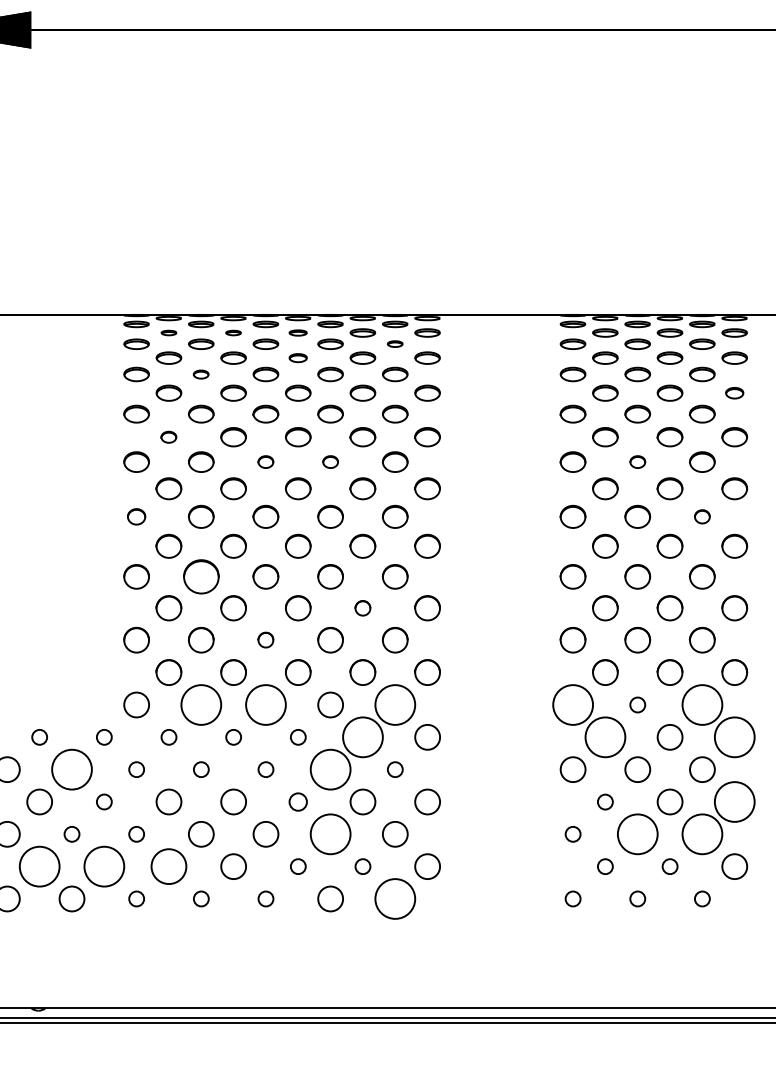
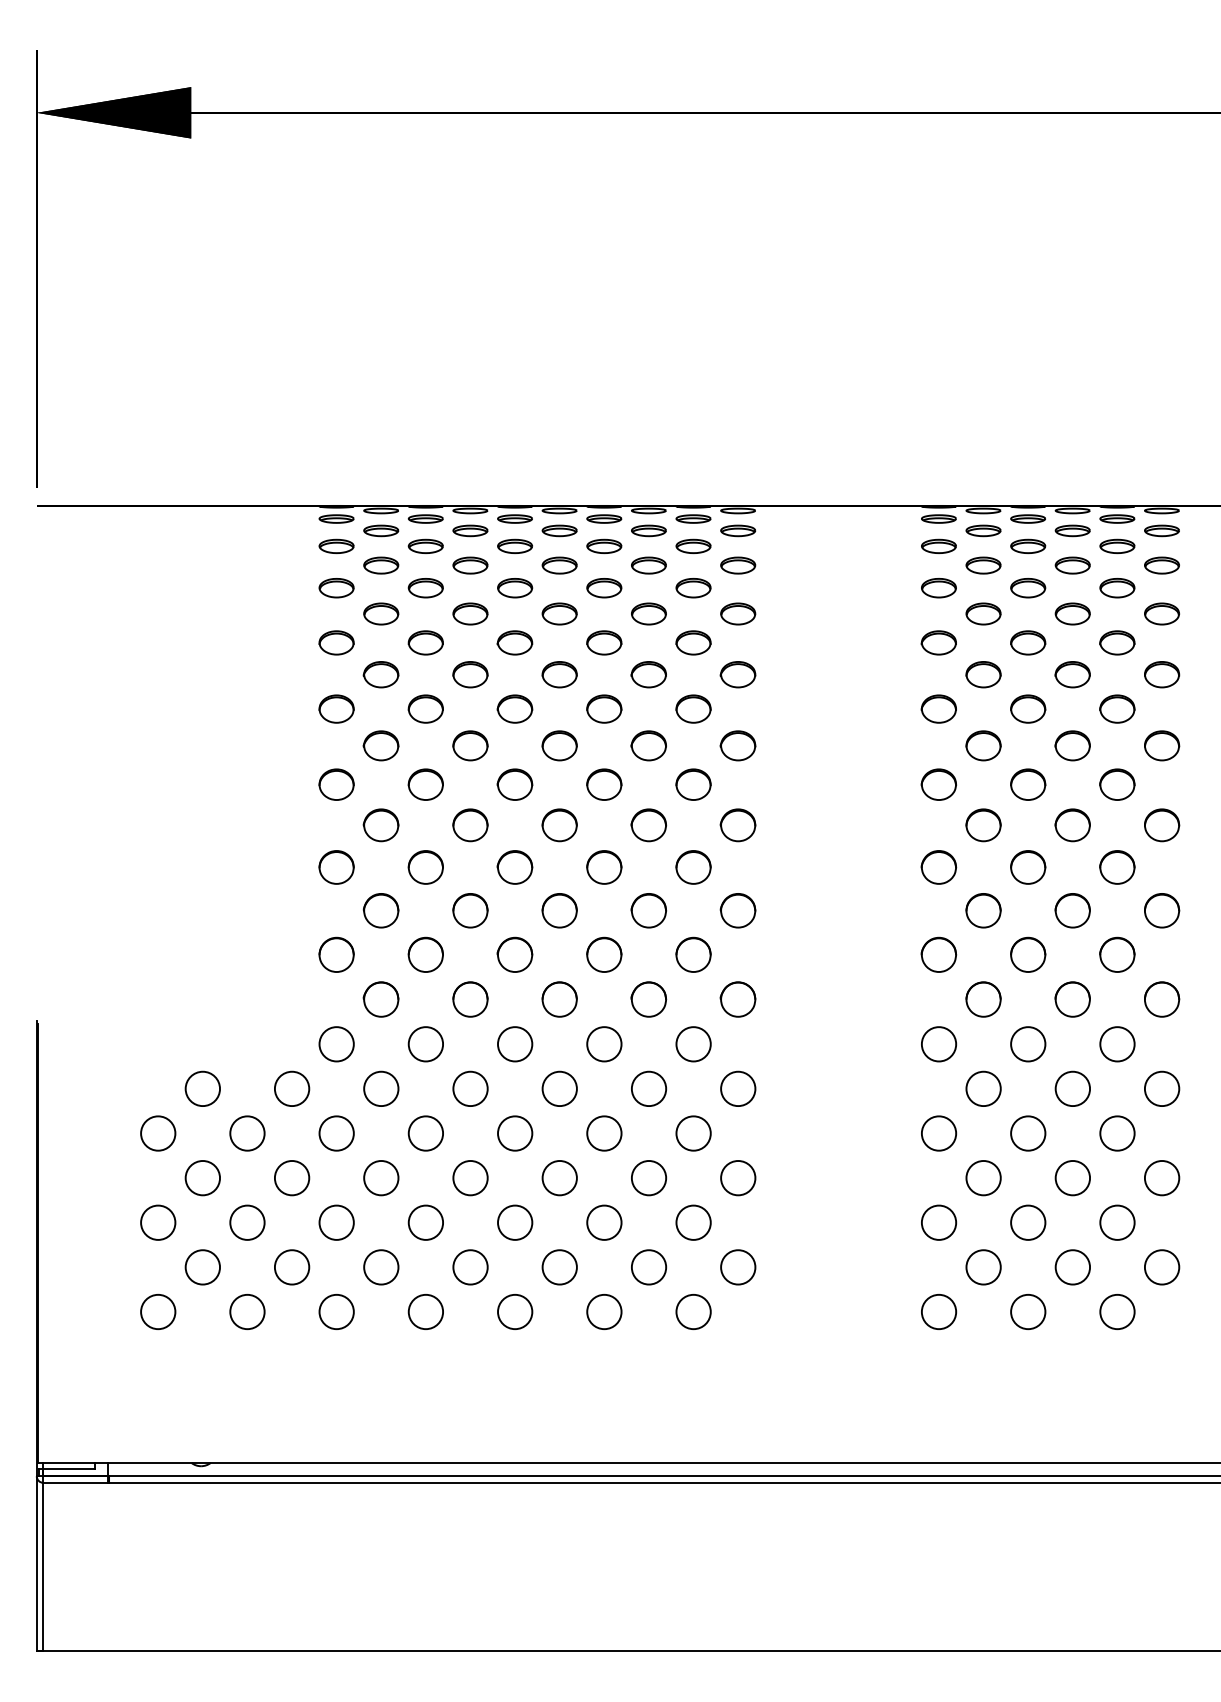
part: (169, 332) -> (381, 530), size x1.67
part: (233, 332) -> (470, 530), size x1.67
part: (298, 332) -> (559, 530), size x1.43
part: (395, 343) -> (693, 545), size x1.67
part: (298, 358) -> (559, 565), size x1.43
part: (201, 374) -> (425, 588), size x1.67
part: (734, 392) -> (1161, 613), size x1.43
part: (168, 437) -> (380, 674), size x1.67
part: (265, 461) -> (514, 708), size x1.67
part: (330, 461) -> (604, 708), size x1.67
part: (637, 461) -> (1028, 708), size x1.67
part: (136, 516) -> (336, 784), size x1.43
part: (702, 516) -> (1117, 784), size x1.67
part: (201, 576) -> (425, 867), size x0.71
part: (362, 608) -> (648, 910), size x1.67
part: (265, 639) -> (514, 954), size x1.67
circle: (201, 705) -> (425, 1044), size x0.62
circle: (266, 705) -> (515, 1044), size x0.62
circle: (395, 705) -> (693, 1044), size x0.62
circle: (572, 705) -> (938, 1044), size x0.62
circle: (637, 705) -> (1028, 1044), size x1.67
circle: (702, 705) -> (1117, 1044), size x0.62
circle: (39, 737) -> (202, 1088), size x1.67
circle: (103, 737) -> (291, 1088), size x1.67
circle: (169, 737) -> (381, 1088), size x1.67
circle: (233, 737) -> (470, 1088), size x1.67
circle: (298, 737) -> (559, 1088), size x1.67
circle: (362, 737) -> (648, 1088), size x0.62
circle: (605, 737) -> (983, 1088), size x0.62
circle: (734, 737) -> (1161, 1088), size x0.62
circle: (72, 769) -> (247, 1133), size x0.62
circle: (136, 769) -> (336, 1133), size x1.67
circle: (201, 769) -> (425, 1133), size x1.67
circle: (266, 769) -> (515, 1133), size x1.67
circle: (330, 769) -> (604, 1133), size x0.62
circle: (395, 769) -> (693, 1133), size x1.67
circle: (103, 801) -> (291, 1177), size x1.67
circle: (734, 801) -> (1161, 1177), size x0.62
circle: (298, 802) -> (559, 1178), size x1.43
circle: (605, 802) -> (983, 1178), size x1.67
circle: (72, 834) -> (247, 1222), size x1.67
circle: (136, 834) -> (336, 1222), size x1.67
circle: (330, 834) -> (604, 1222), size x0.62
circle: (572, 834) -> (938, 1222), size x1.67
circle: (637, 834) -> (1028, 1222), size x0.62
circle: (702, 834) -> (1117, 1222), size x0.62
circle: (39, 866) -> (202, 1267), size x0.62
circle: (103, 866) -> (291, 1267), size x0.62
circle: (169, 866) -> (381, 1267), size x0.71
circle: (298, 866) -> (559, 1267), size x1.67
circle: (362, 866) -> (648, 1267), size x1.67
circle: (605, 866) -> (983, 1267), size x1.67
circle: (669, 866) -> (1072, 1267), size x1.67
circle: (136, 898) -> (336, 1311), size x1.67
circle: (201, 898) -> (425, 1311), size x1.67
circle: (266, 898) -> (515, 1311), size x1.67
circle: (395, 898) -> (693, 1311), size x0.62
circle: (572, 898) -> (938, 1311), size x1.67
circle: (637, 898) -> (1028, 1311), size x1.67
circle: (702, 898) -> (1117, 1311), size x1.67

